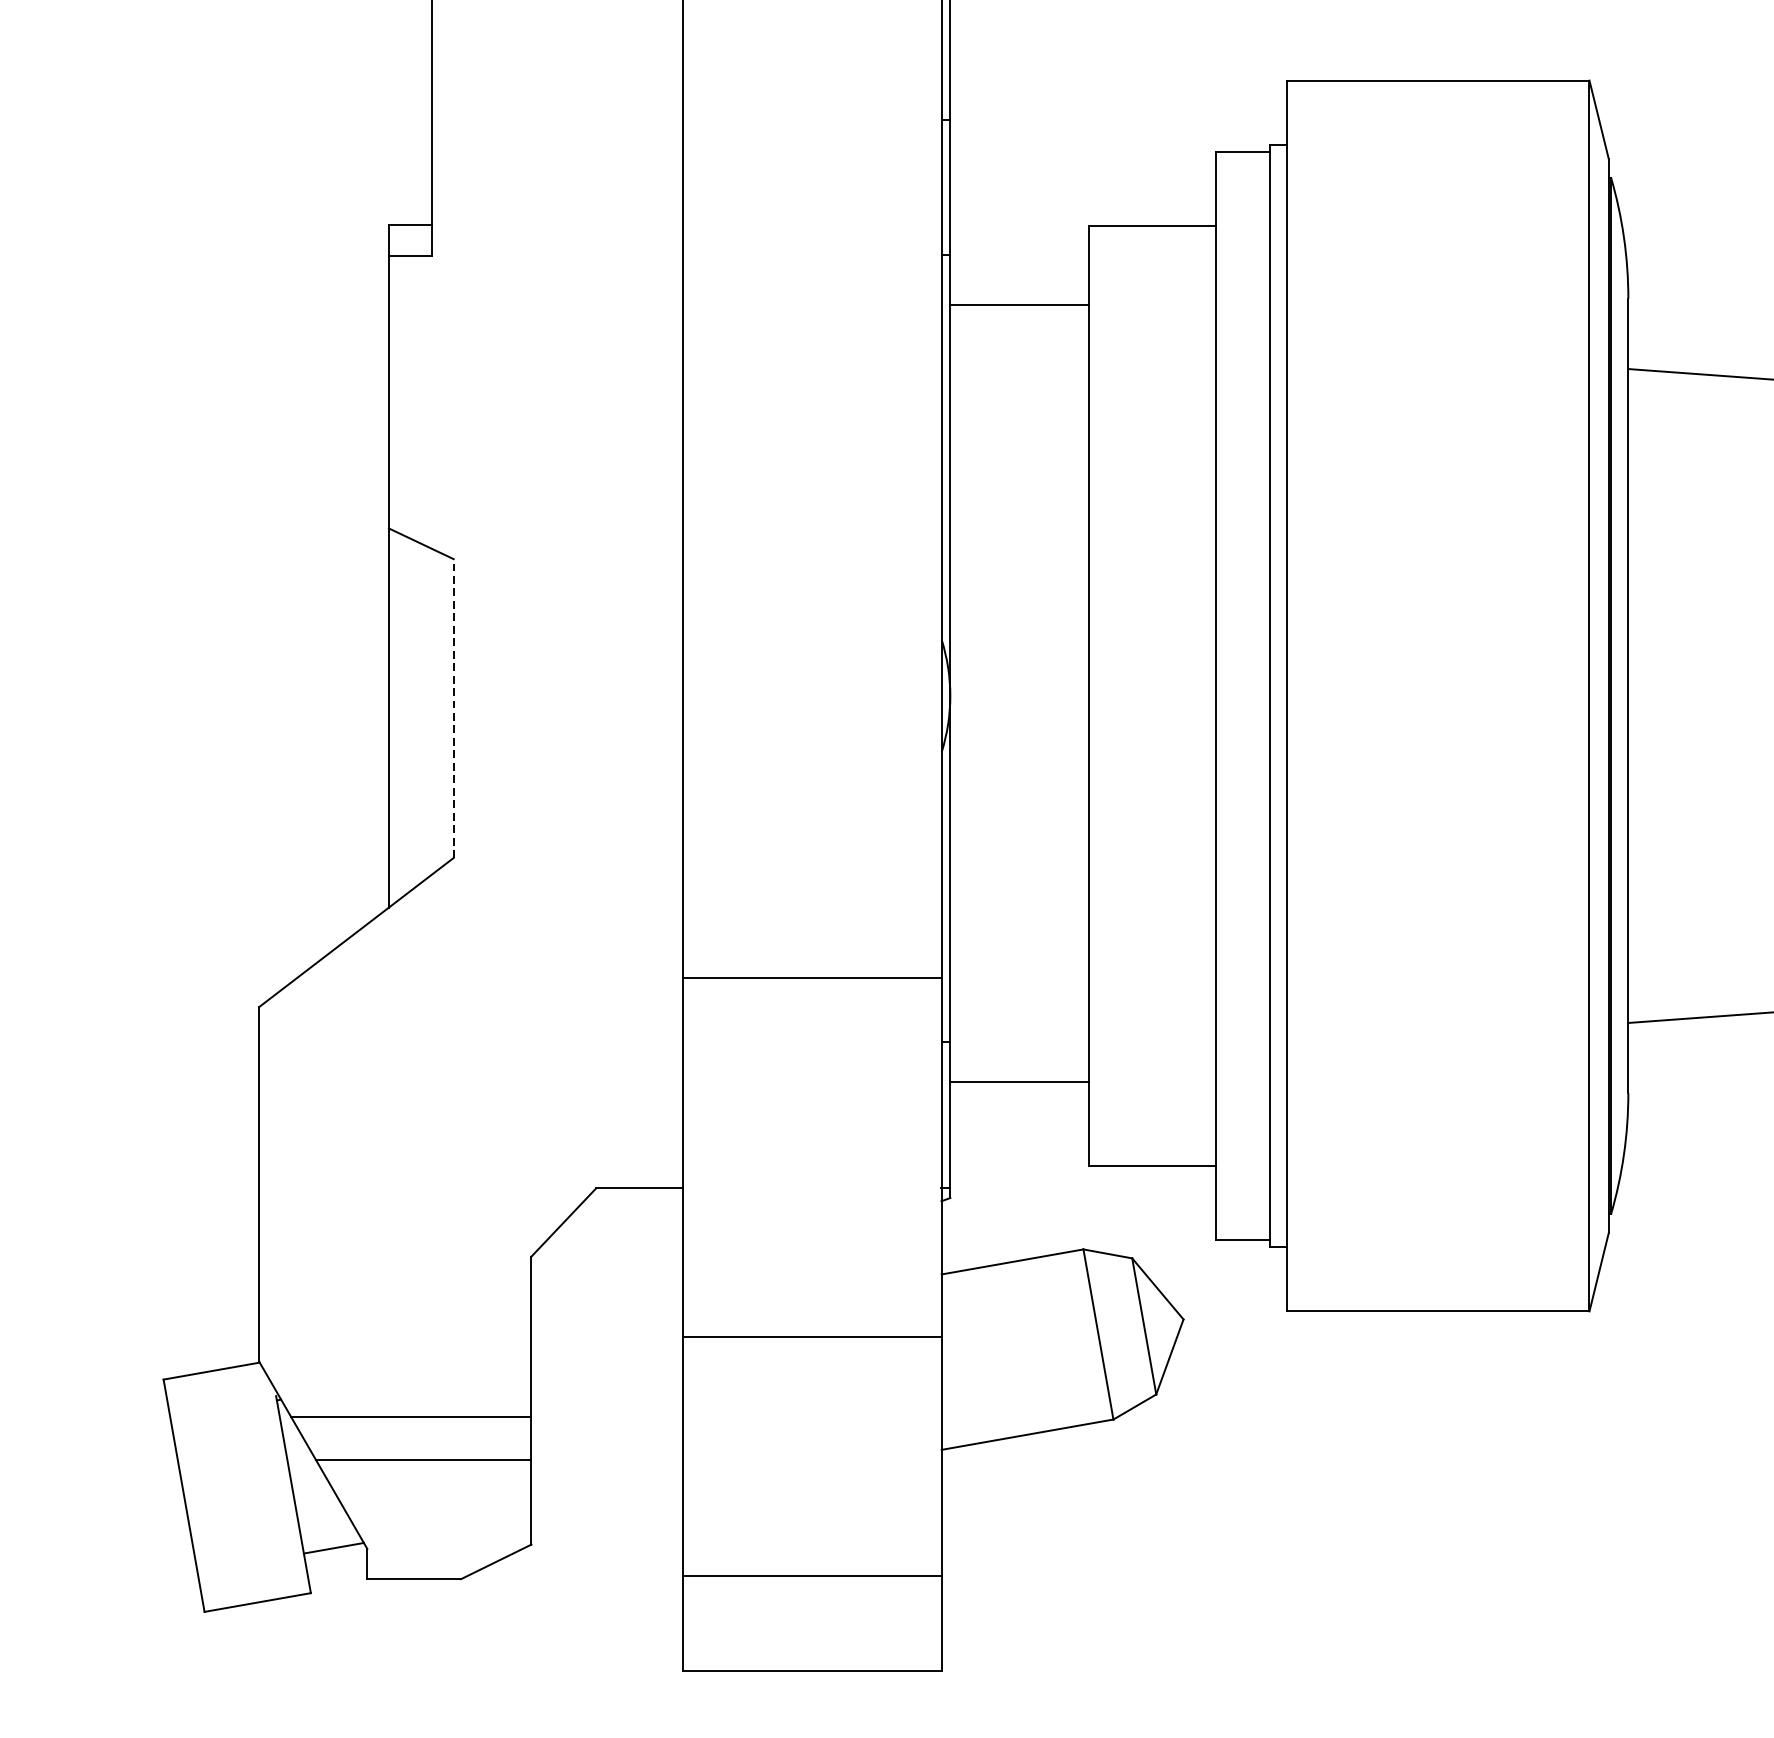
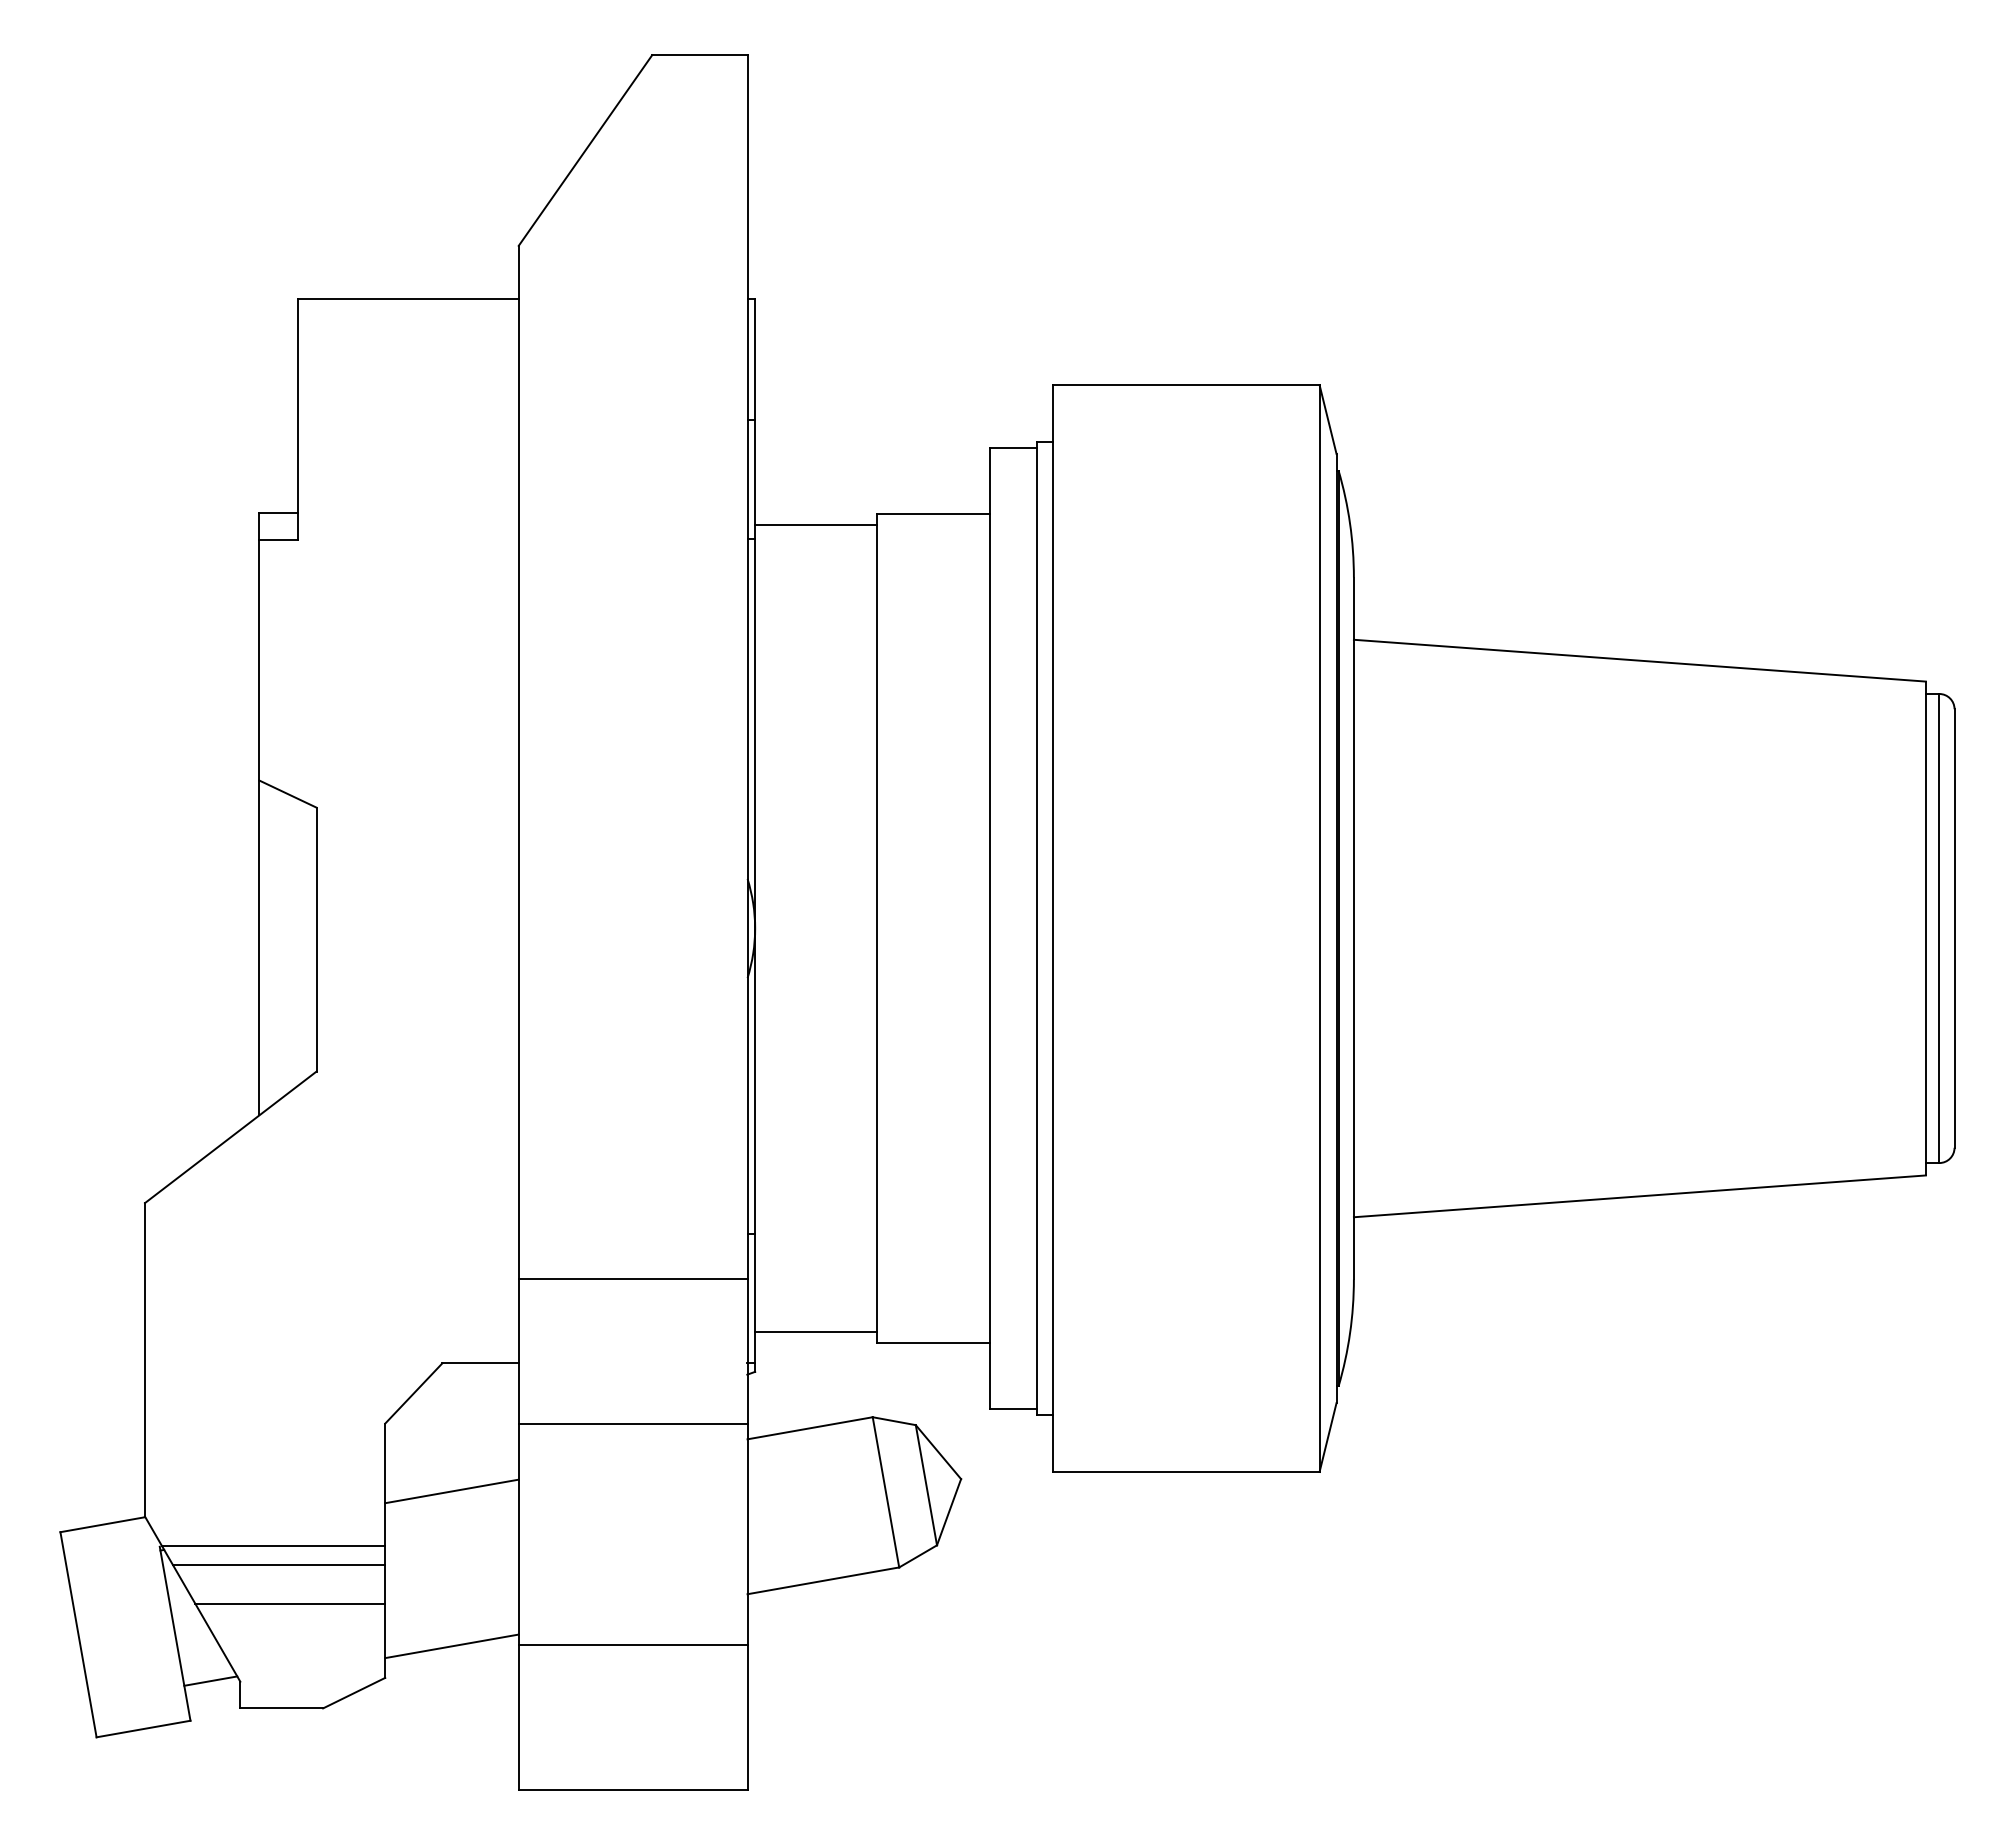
line: (1019, 305) -> (816, 525), moved
line: (453, 708) -> (316, 939), dashed -> solid
line: (811, 977) -> (632, 1279), moved
line: (1019, 1082) -> (816, 1331), moved
line: (606, 1333) -> (451, 1491), added
line: (811, 1336) -> (632, 1424), moved
line: (404, 1395) -> (273, 1546), added
line: (606, 1509) -> (451, 1646), added
line: (811, 1575) -> (632, 1644), moved

